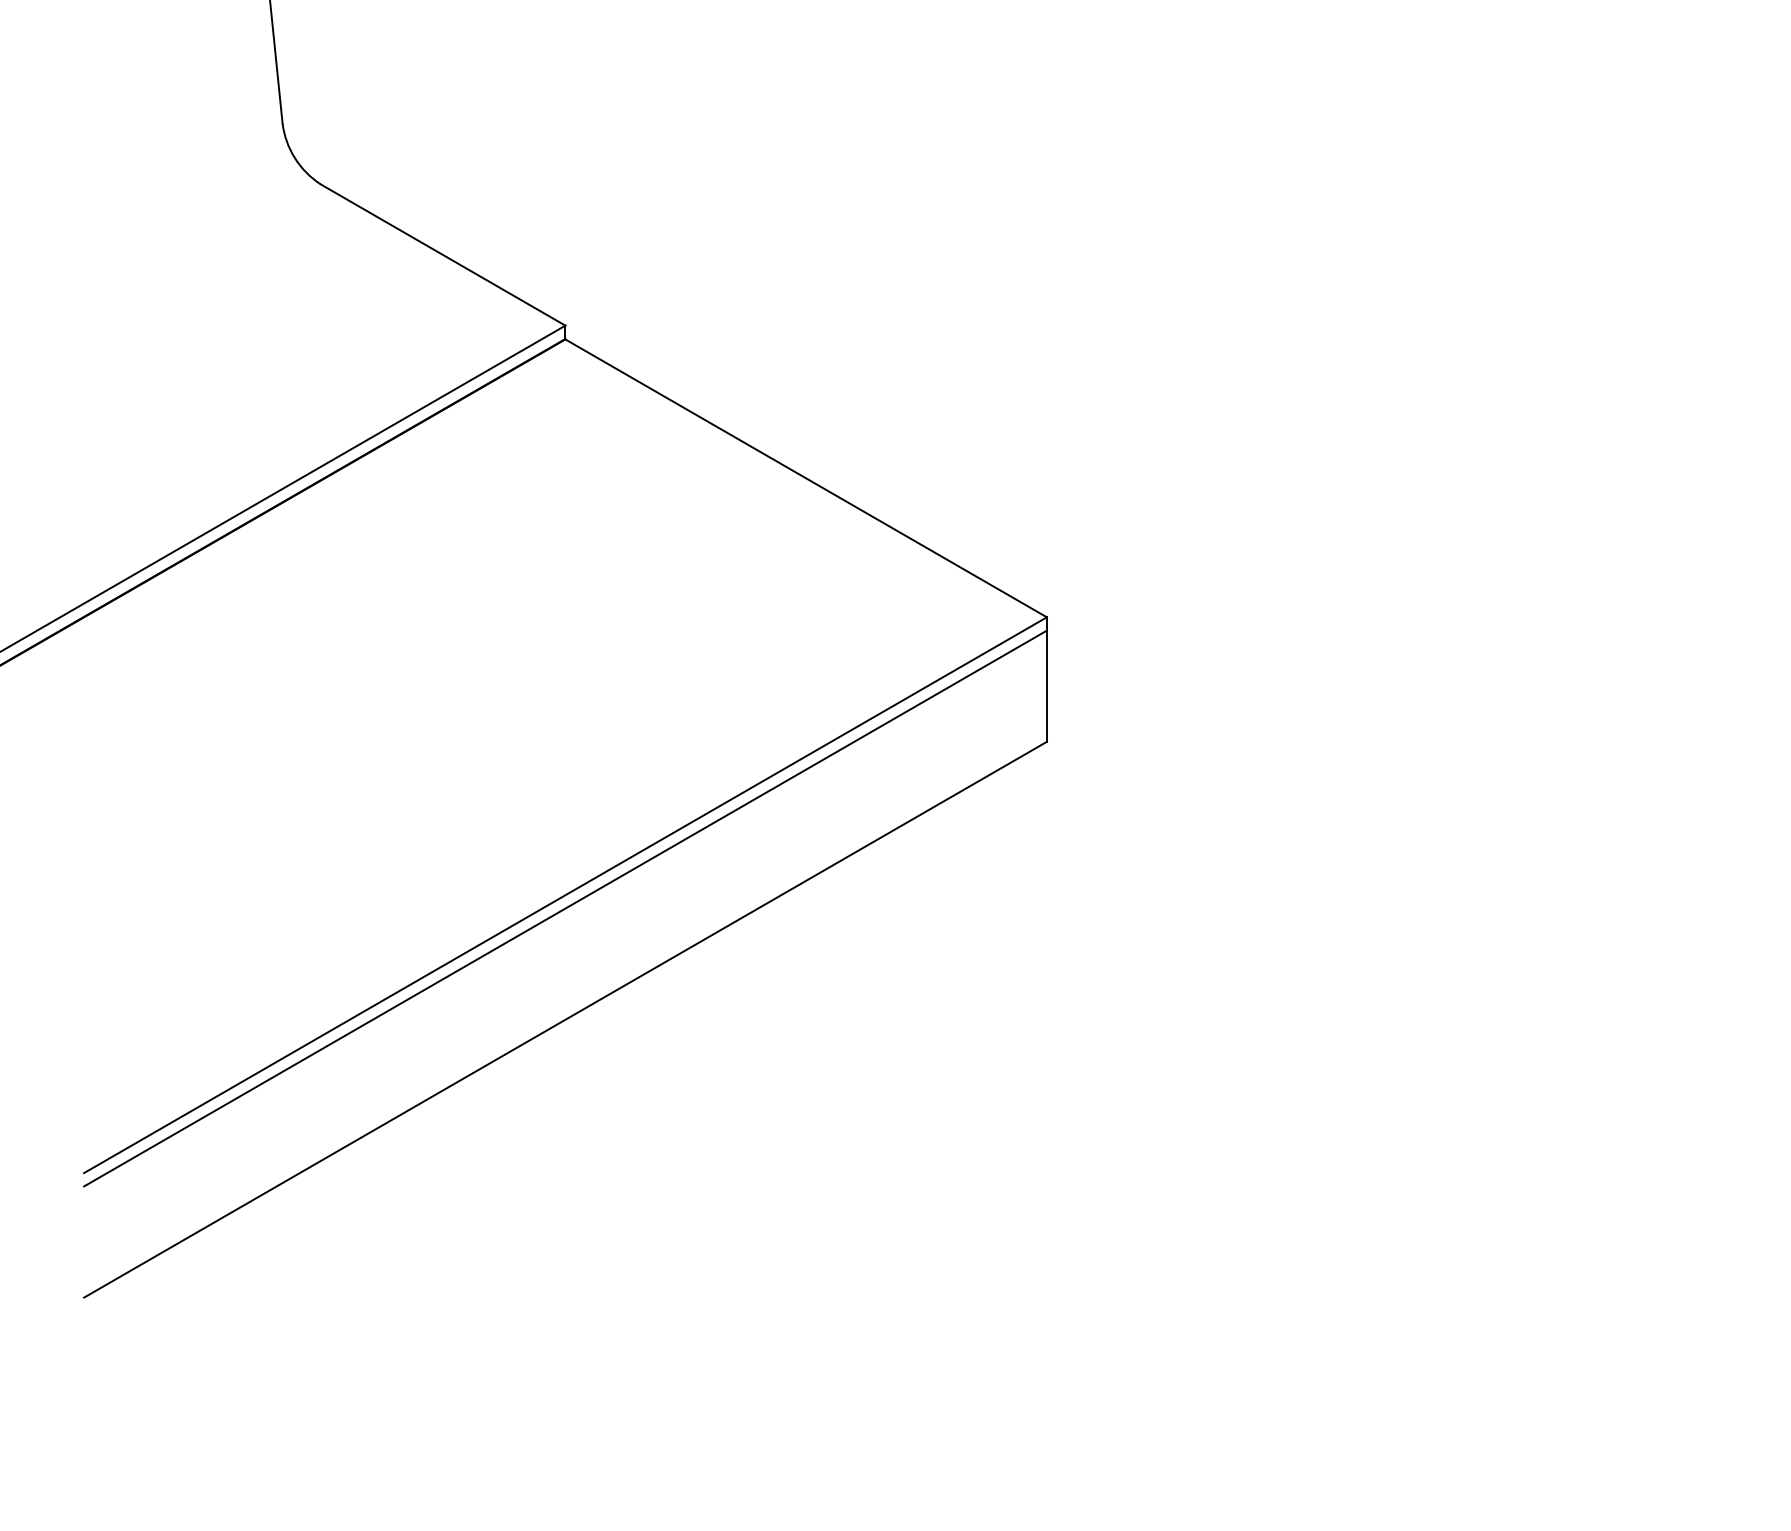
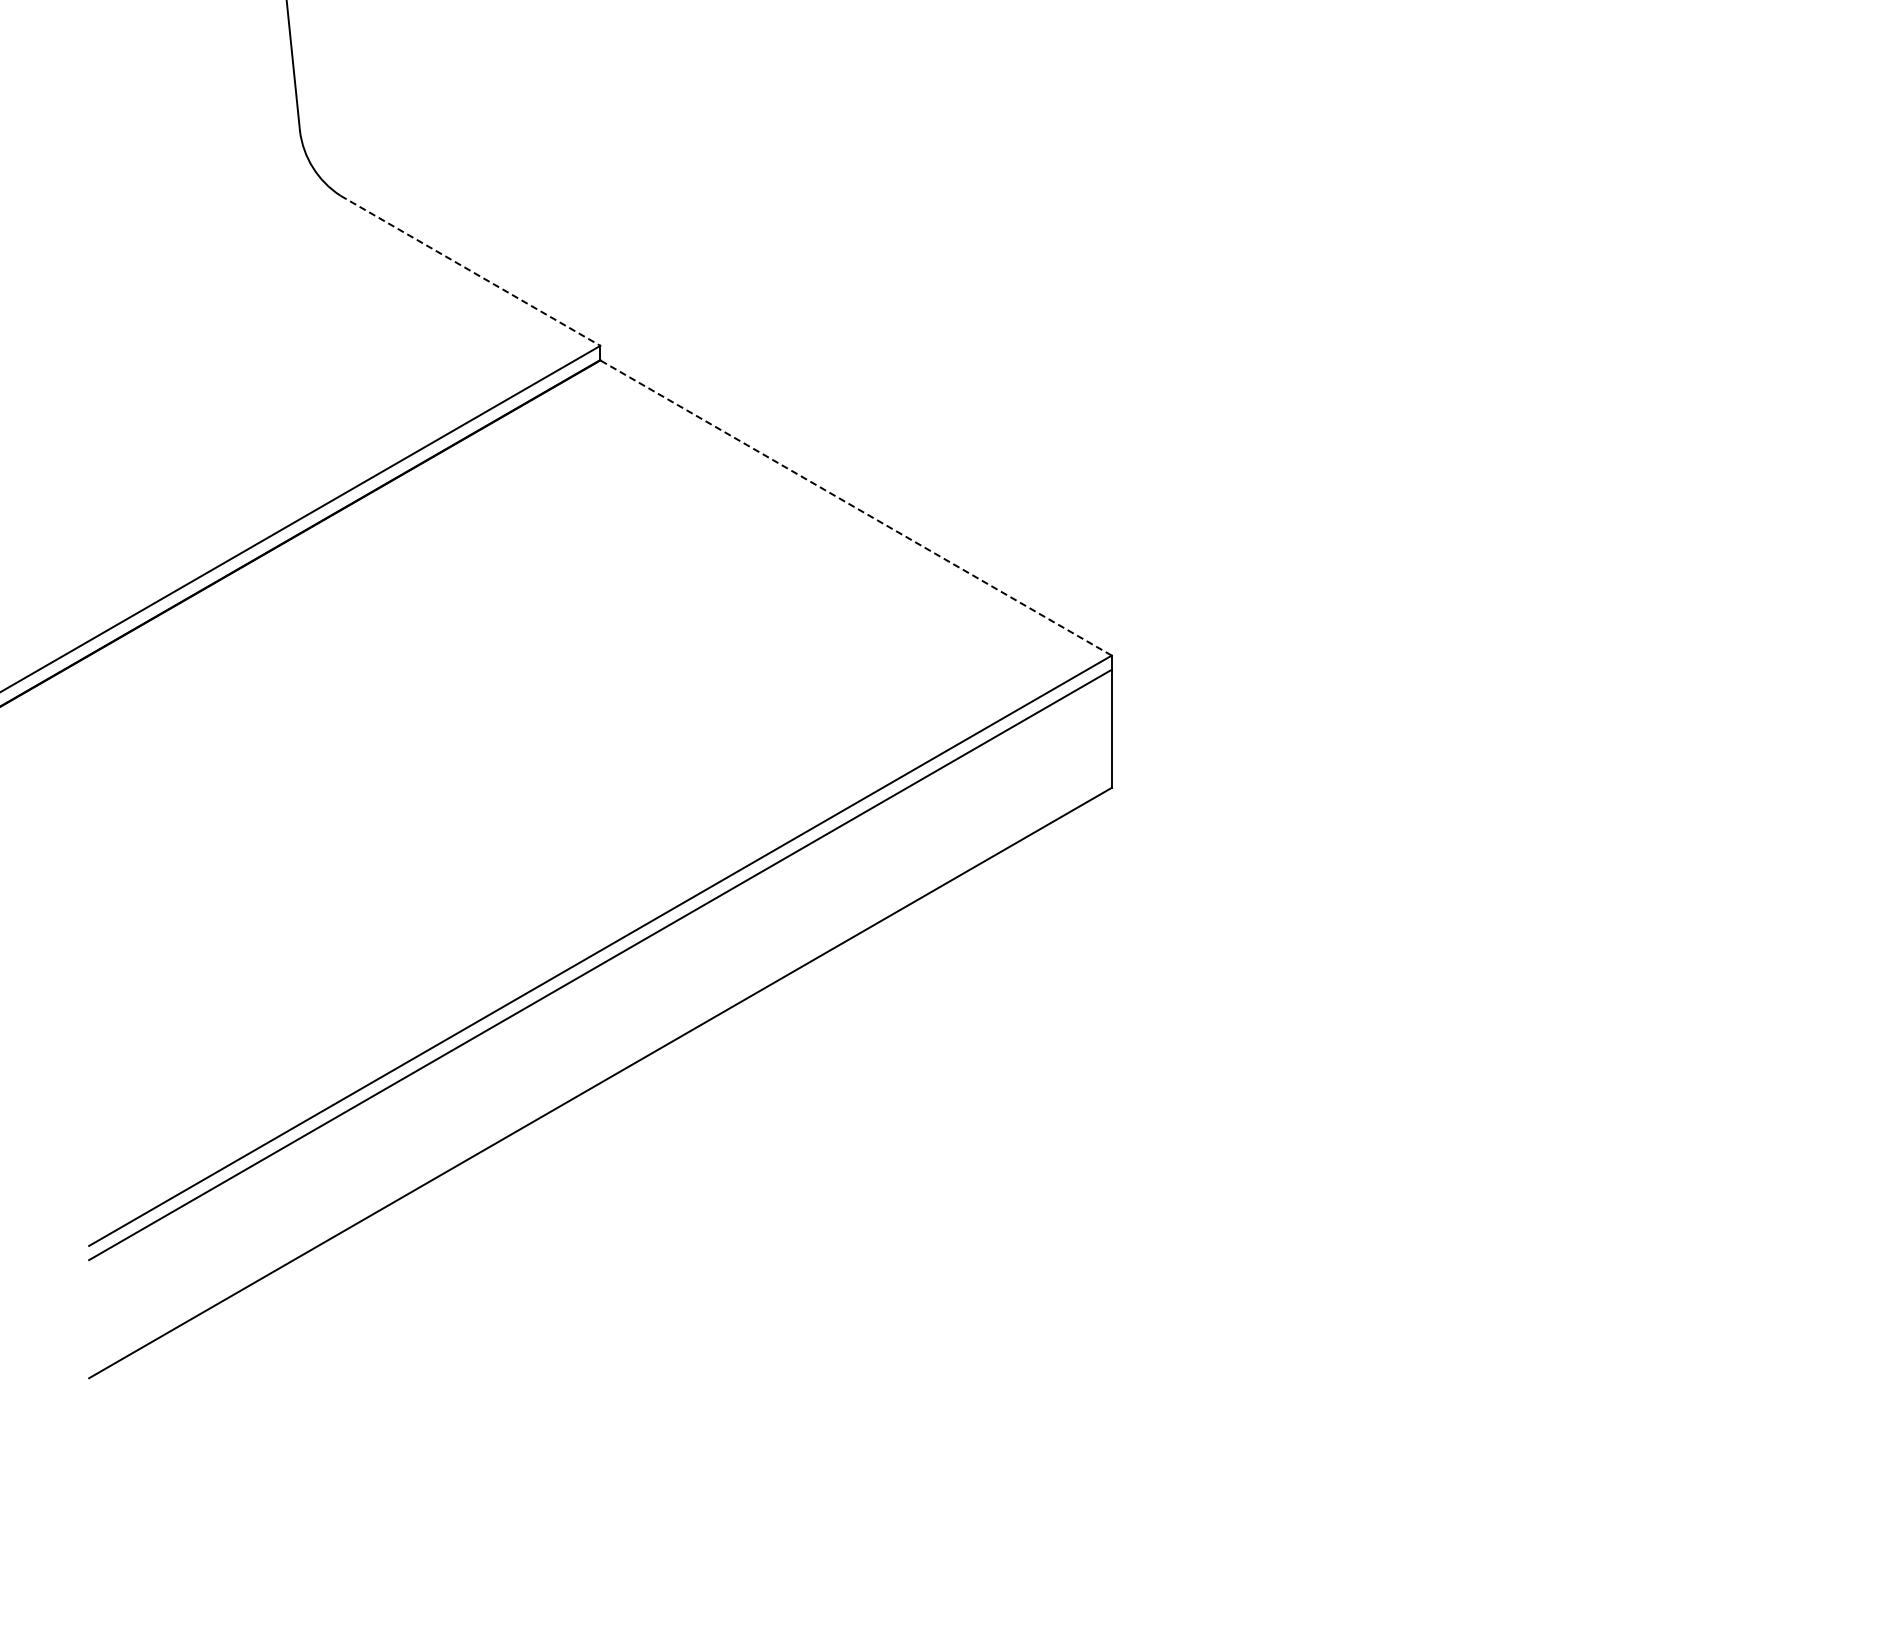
line: (443, 255) -> (470, 271), solid -> dashed
line: (805, 477) -> (855, 507), solid -> dashed

